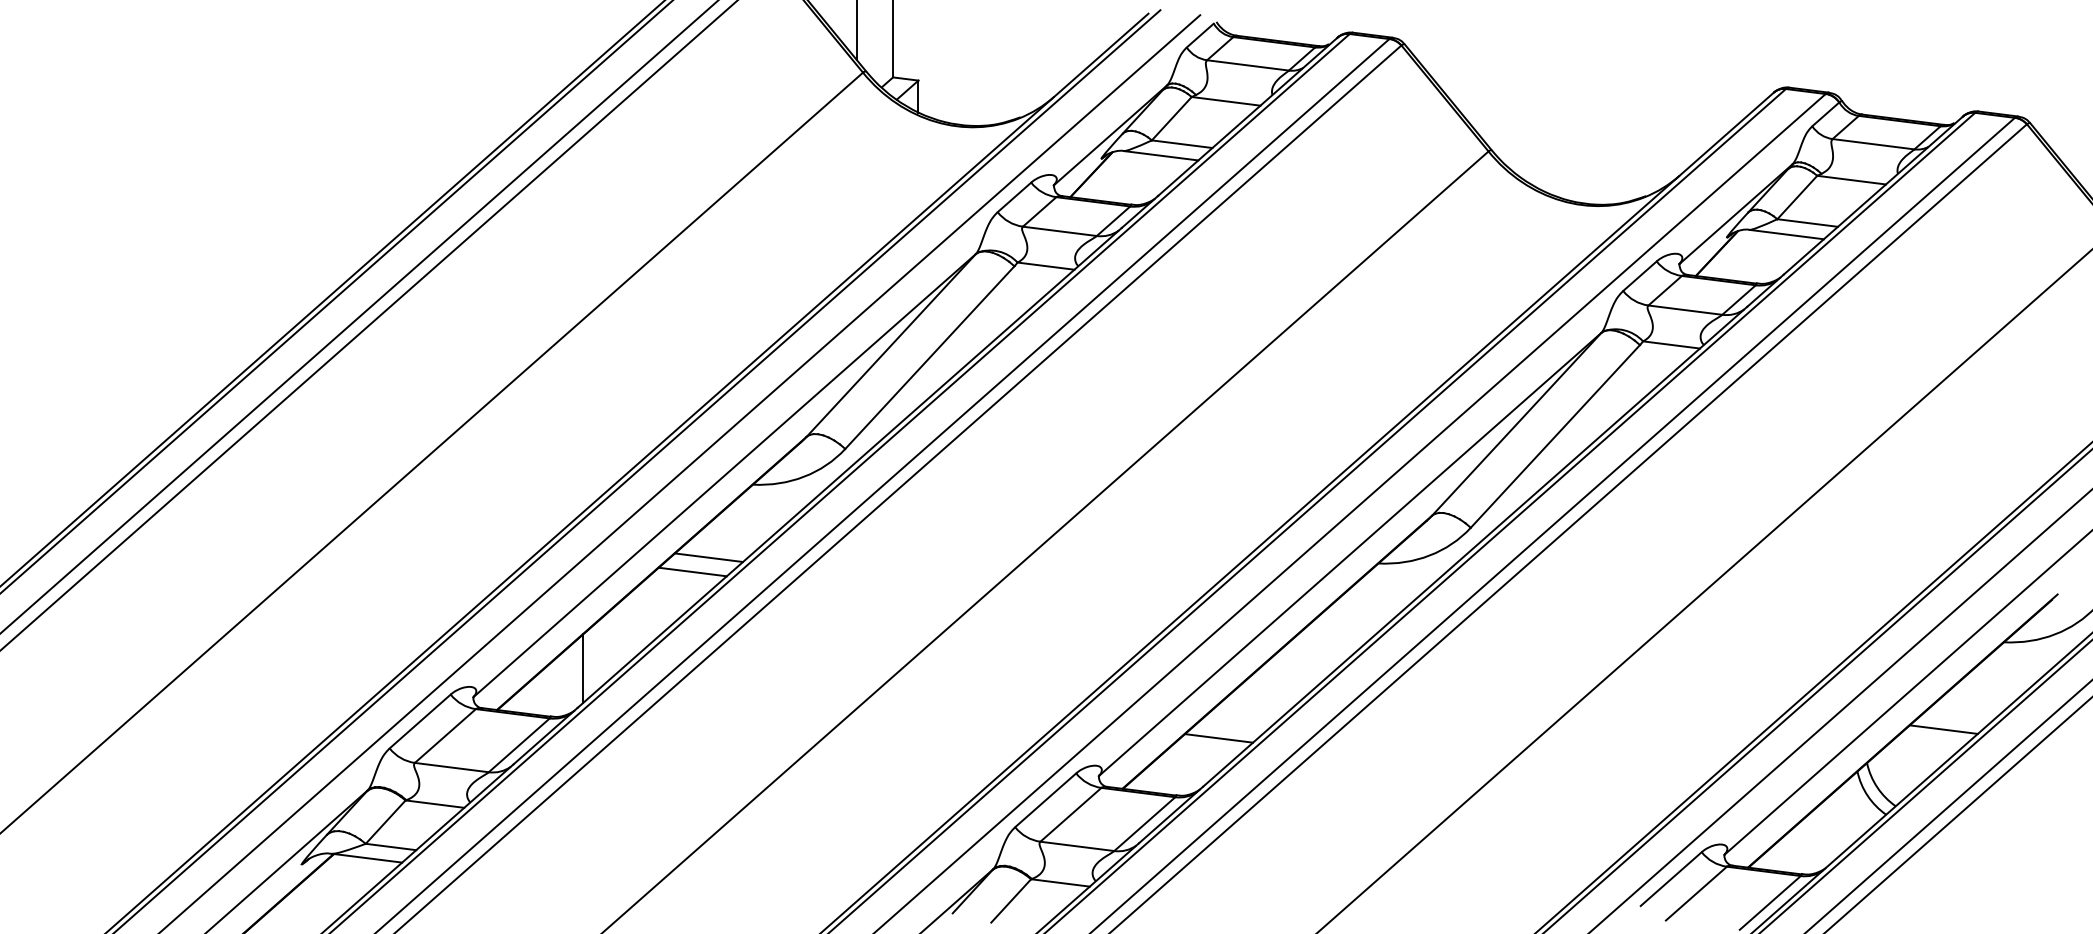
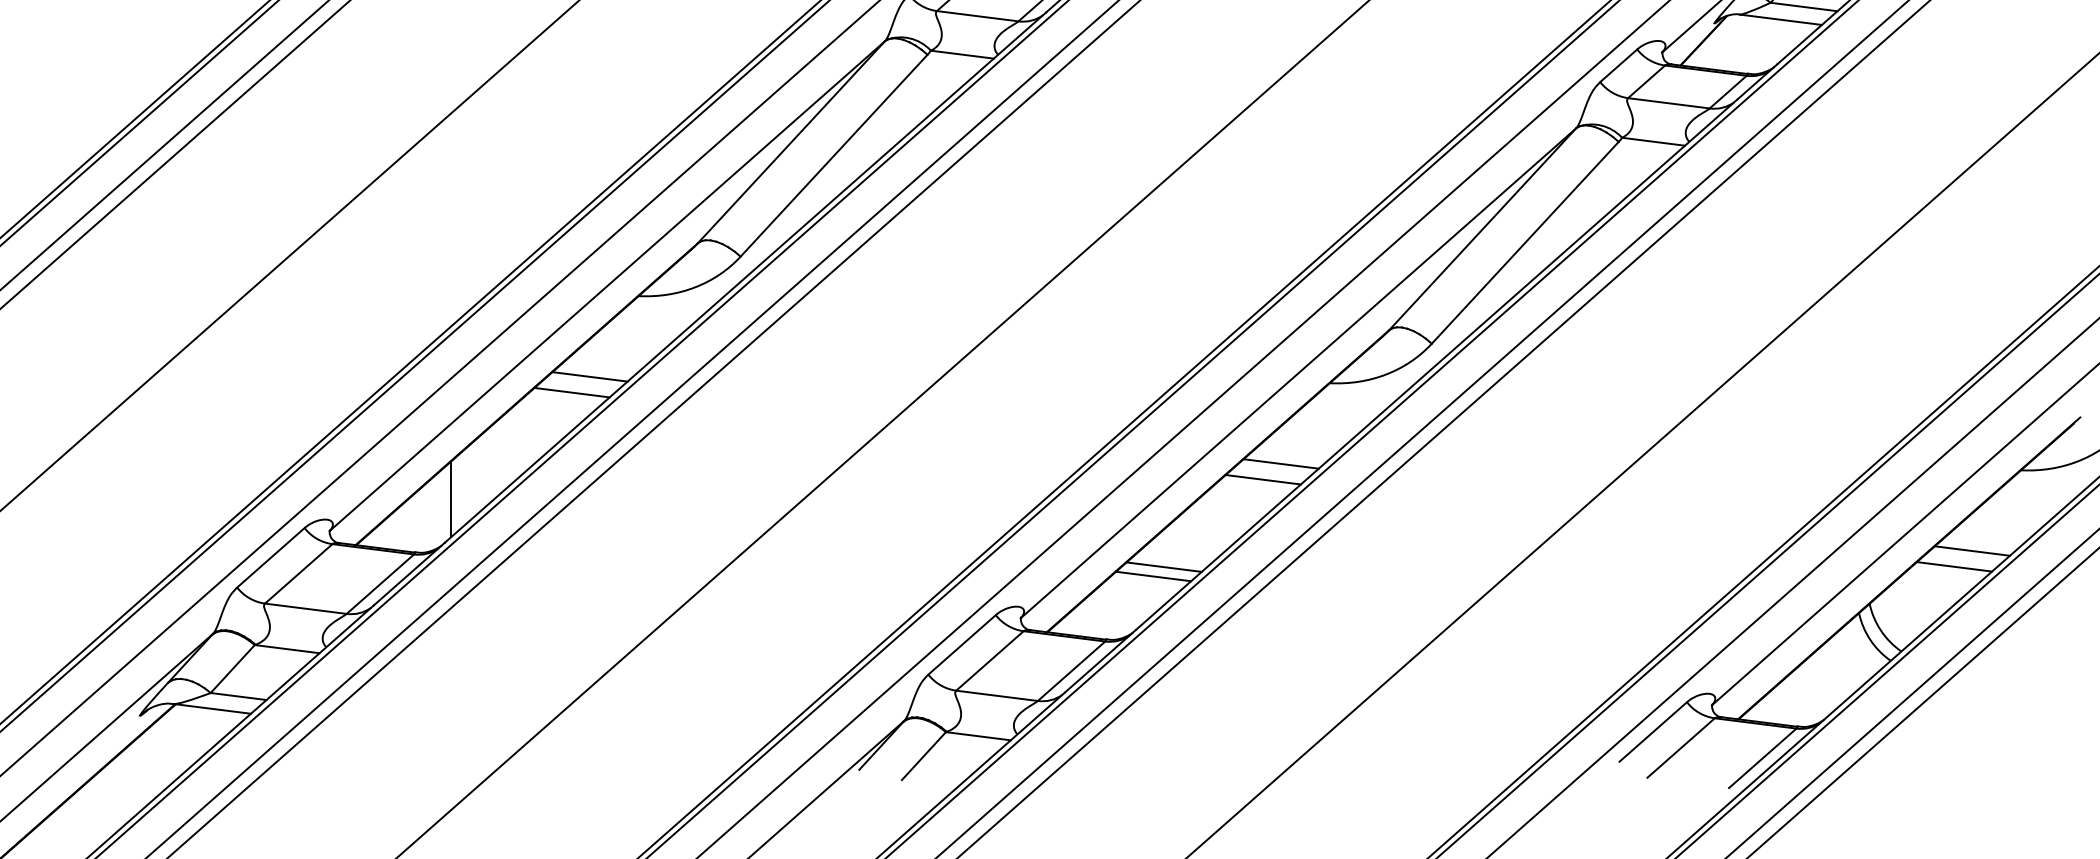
line: (1334, 636) -> (1281, 463), added
line: (1318, 650) -> (1263, 479), added
line: (1960, 715) -> (1972, 551), added
line: (1228, 729) -> (1164, 566), added

